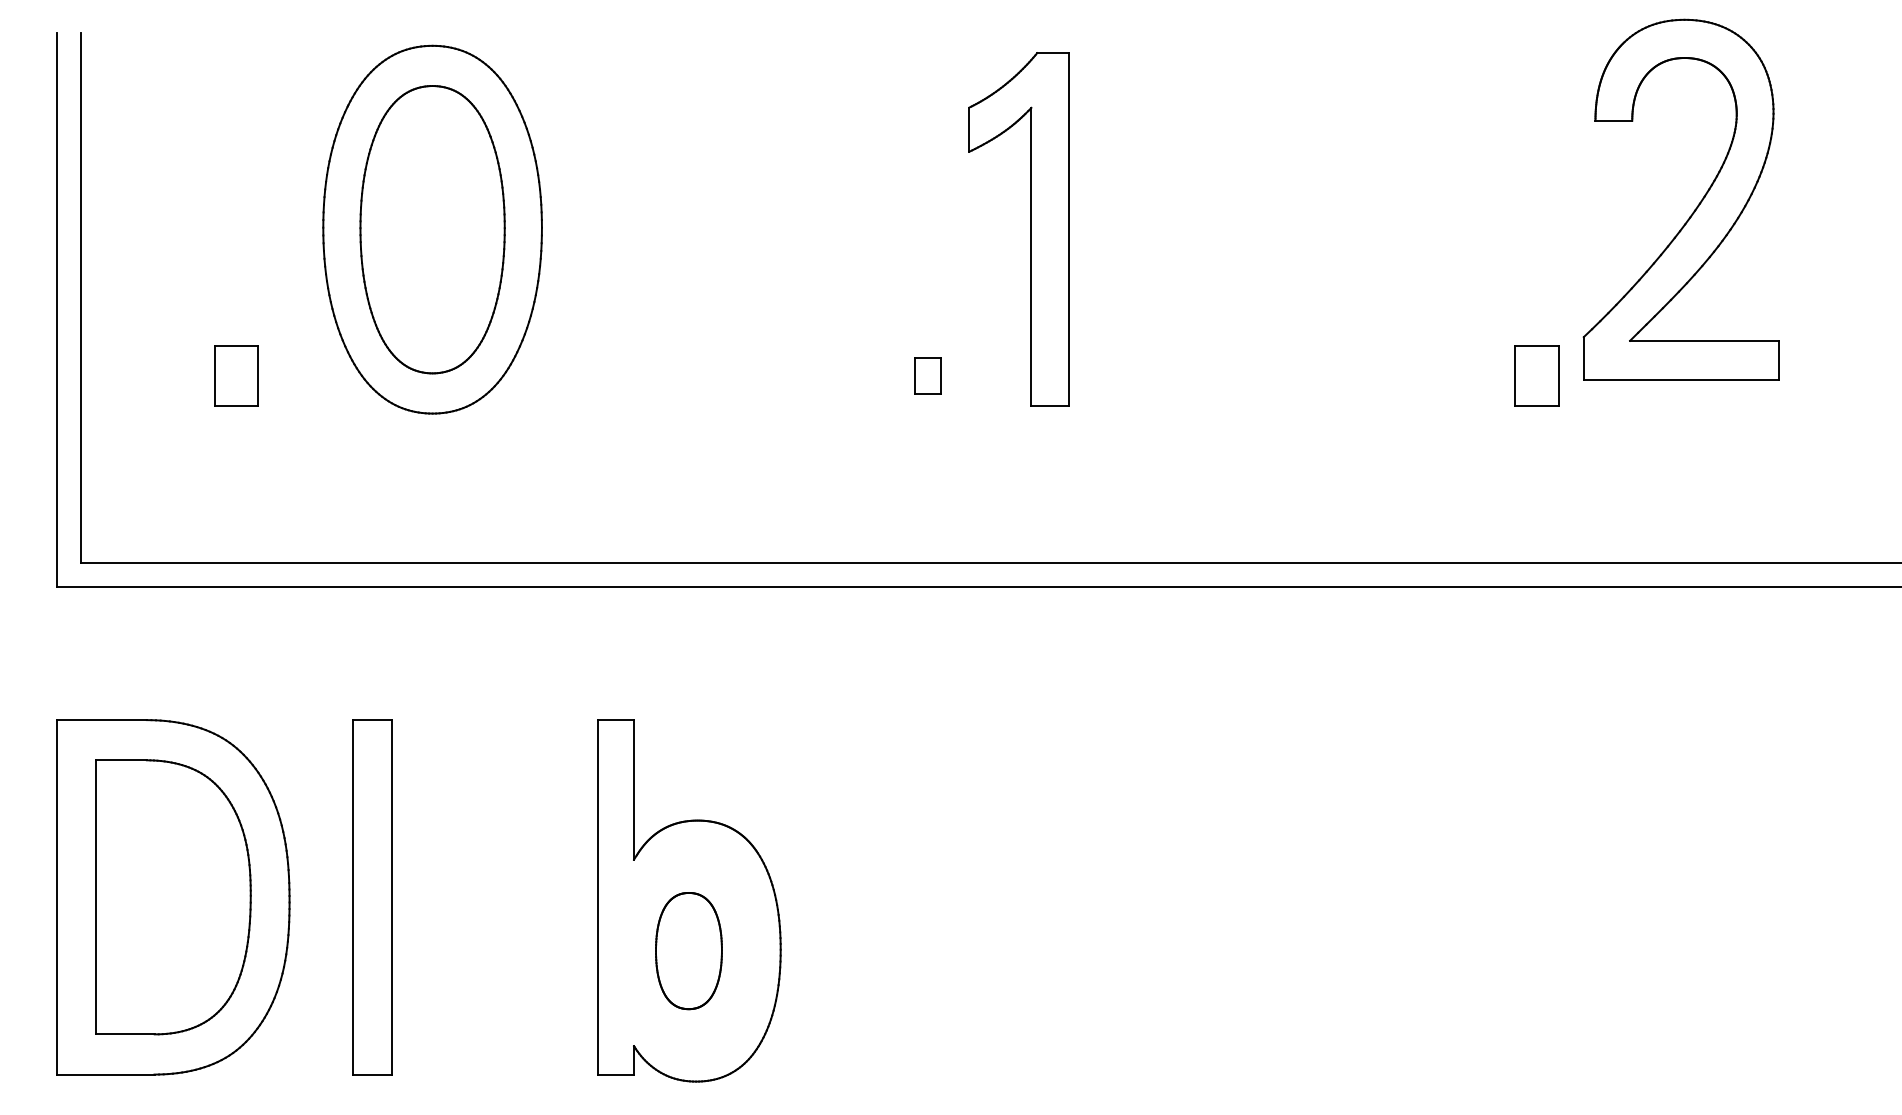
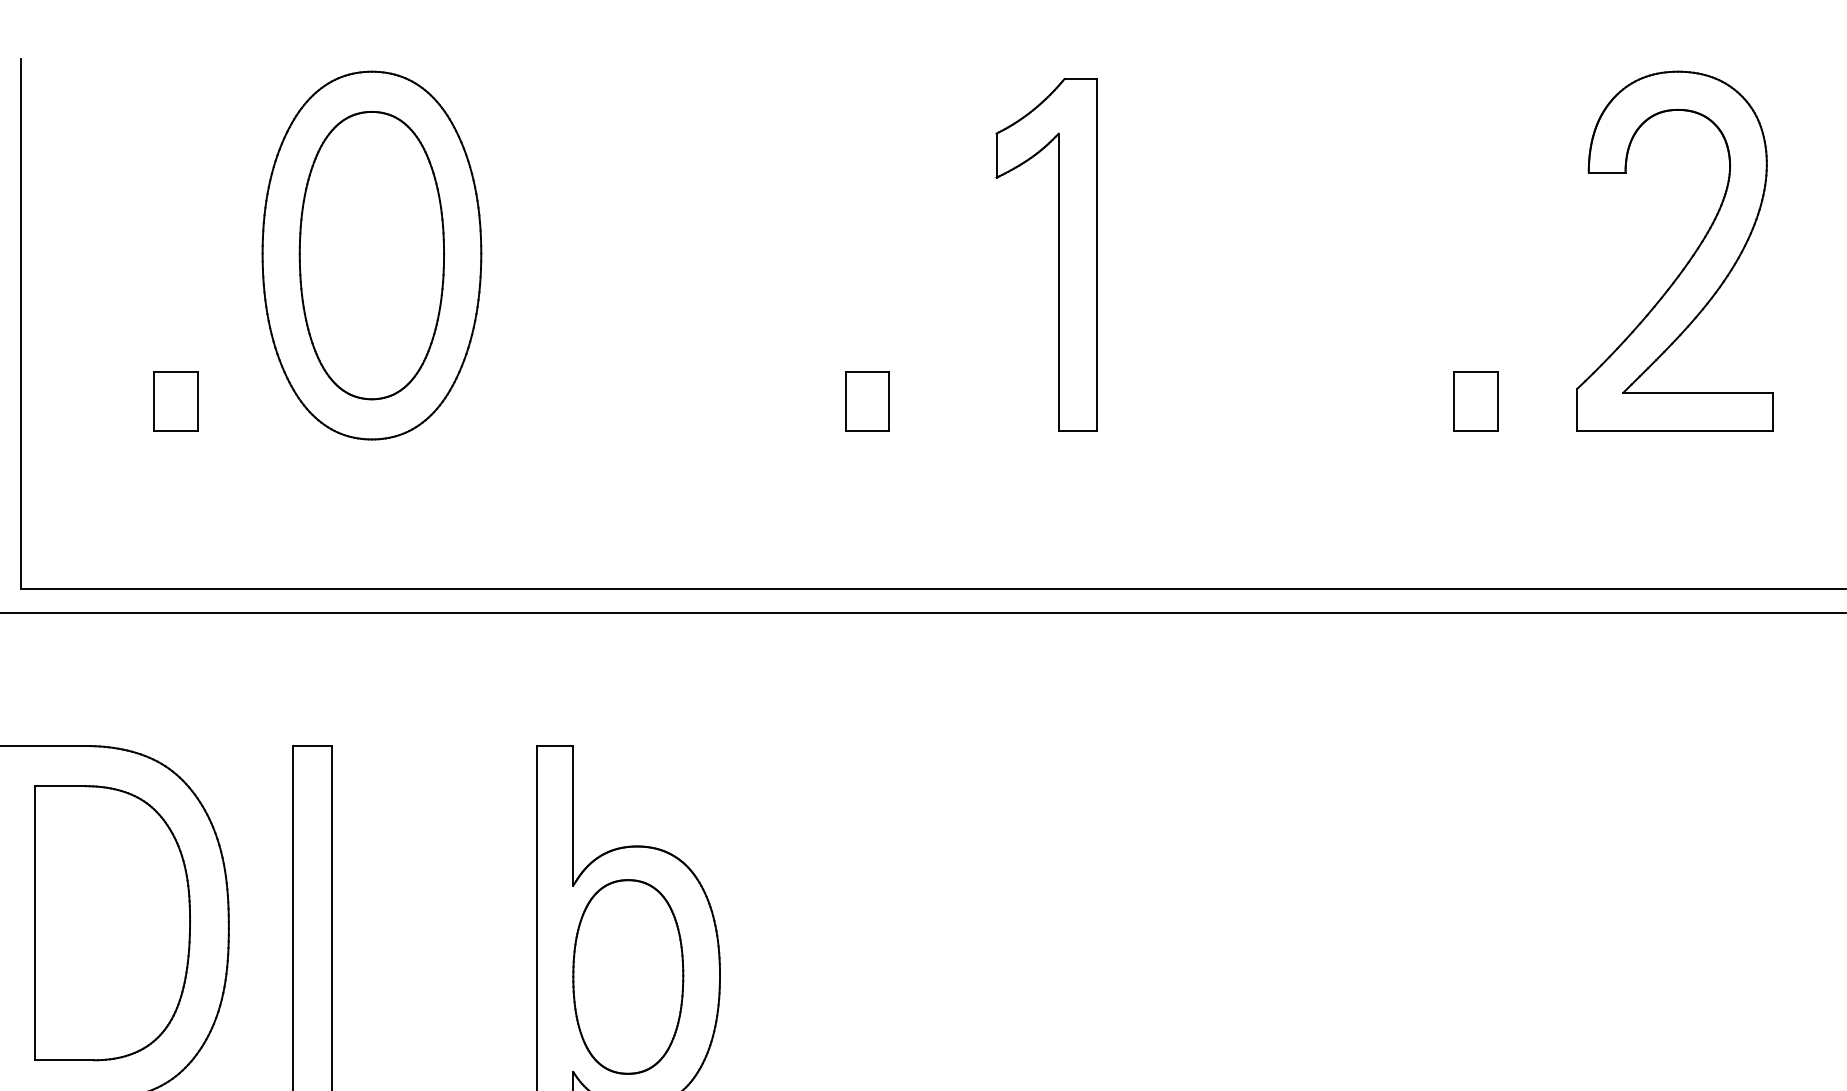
part: (1694, 209) -> (1687, 261), moved
part: (1030, 229) -> (1057, 255), moved
part: (927, 375) -> (866, 401), size x1.67
part: (688, 950) -> (627, 976), size x1.67

